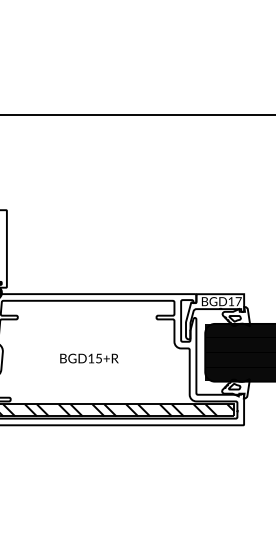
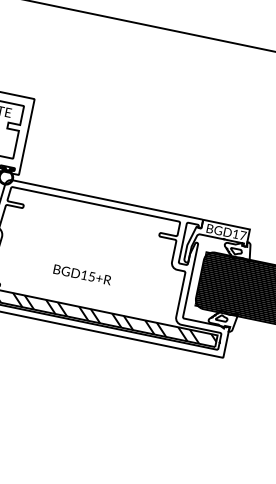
text: (89, 358) -> (82, 274), moved

